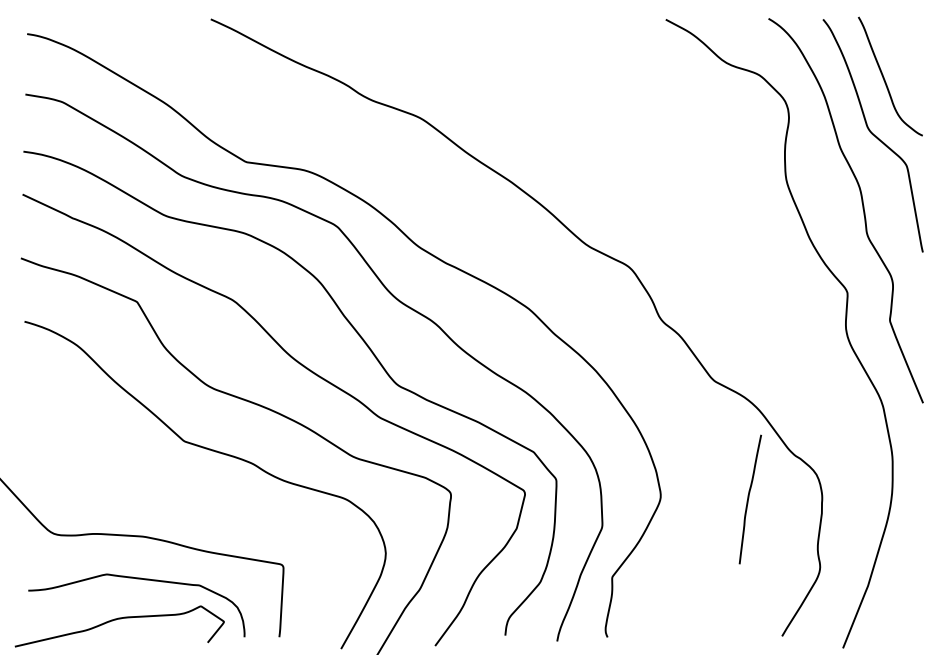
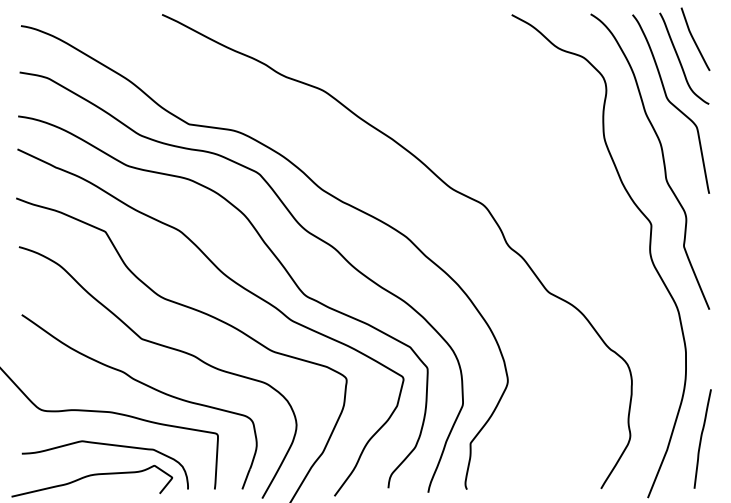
curve: (903, 51) -> (694, 39), added
curve: (749, 498) -> (702, 438), moved
part: (189, 502) -> (145, 385), added

